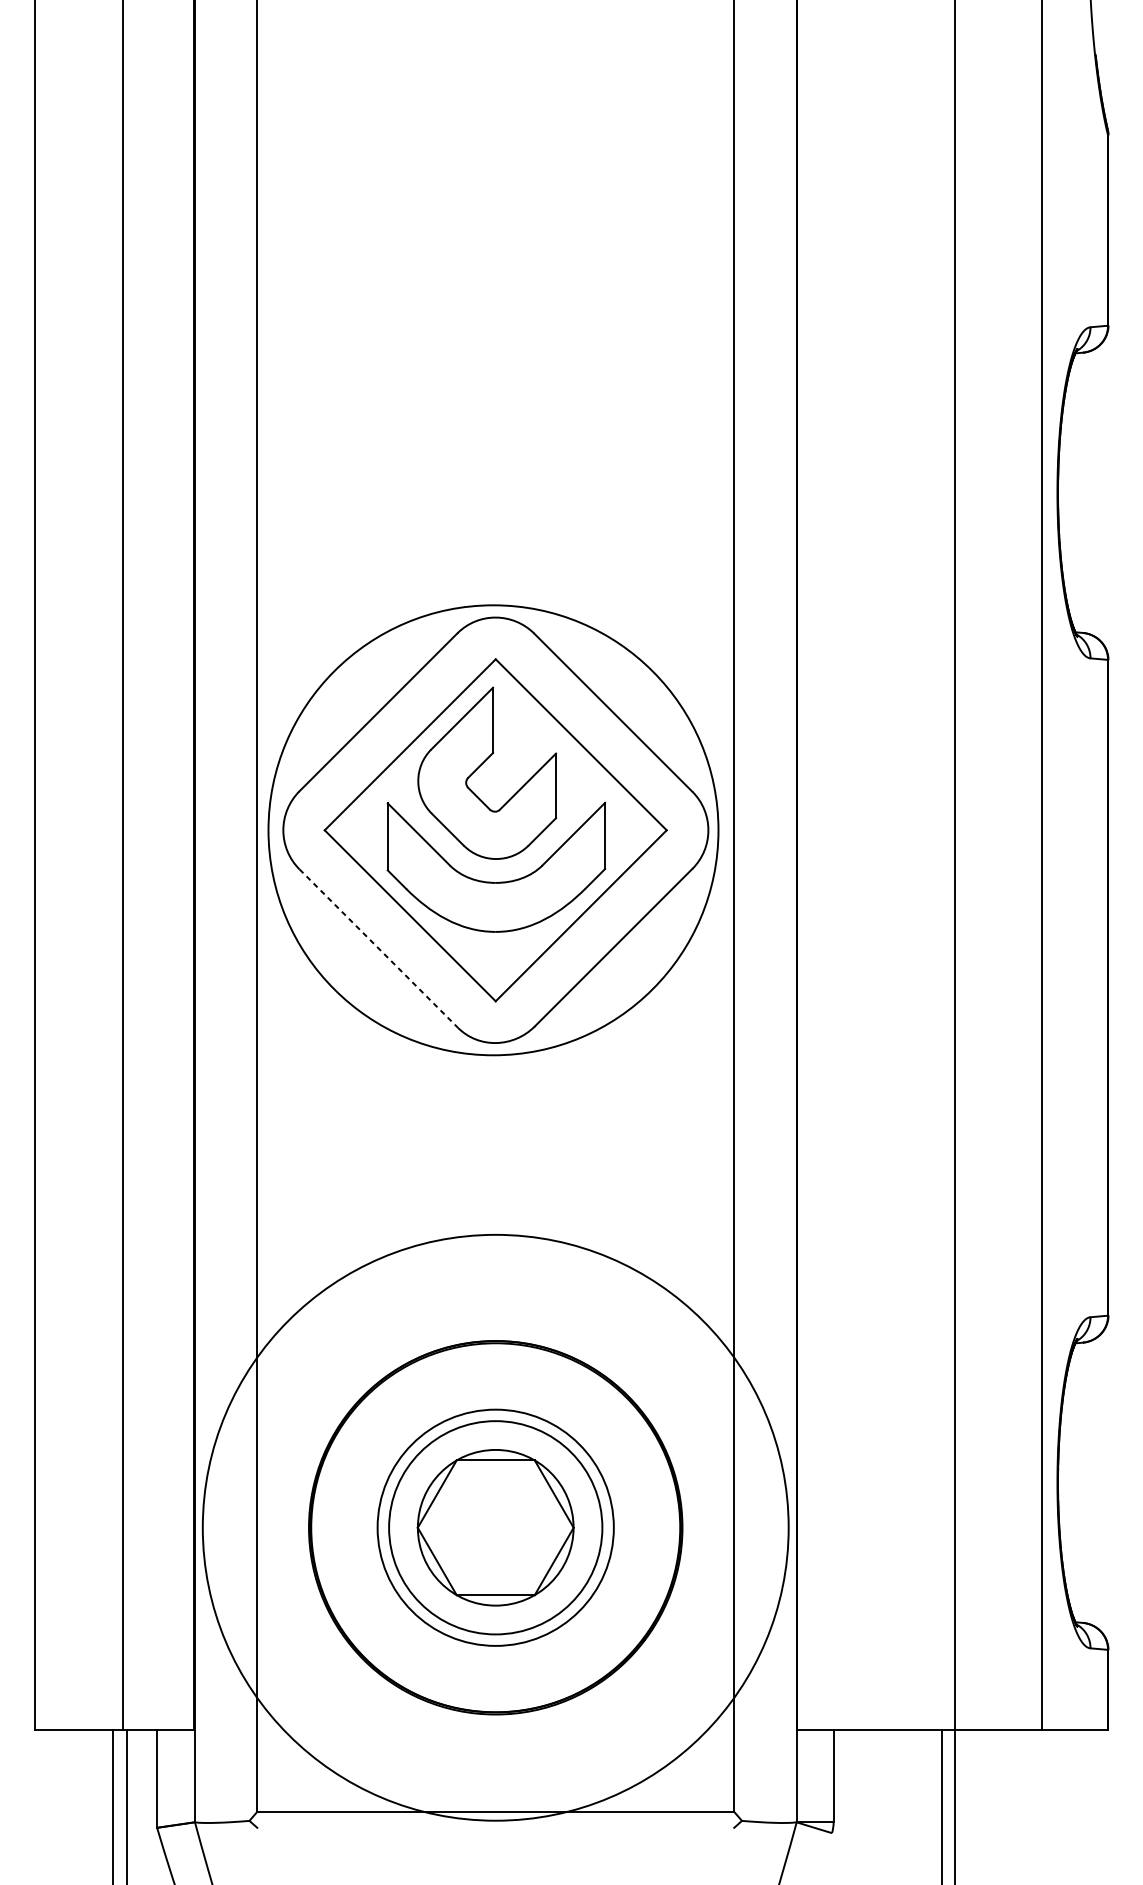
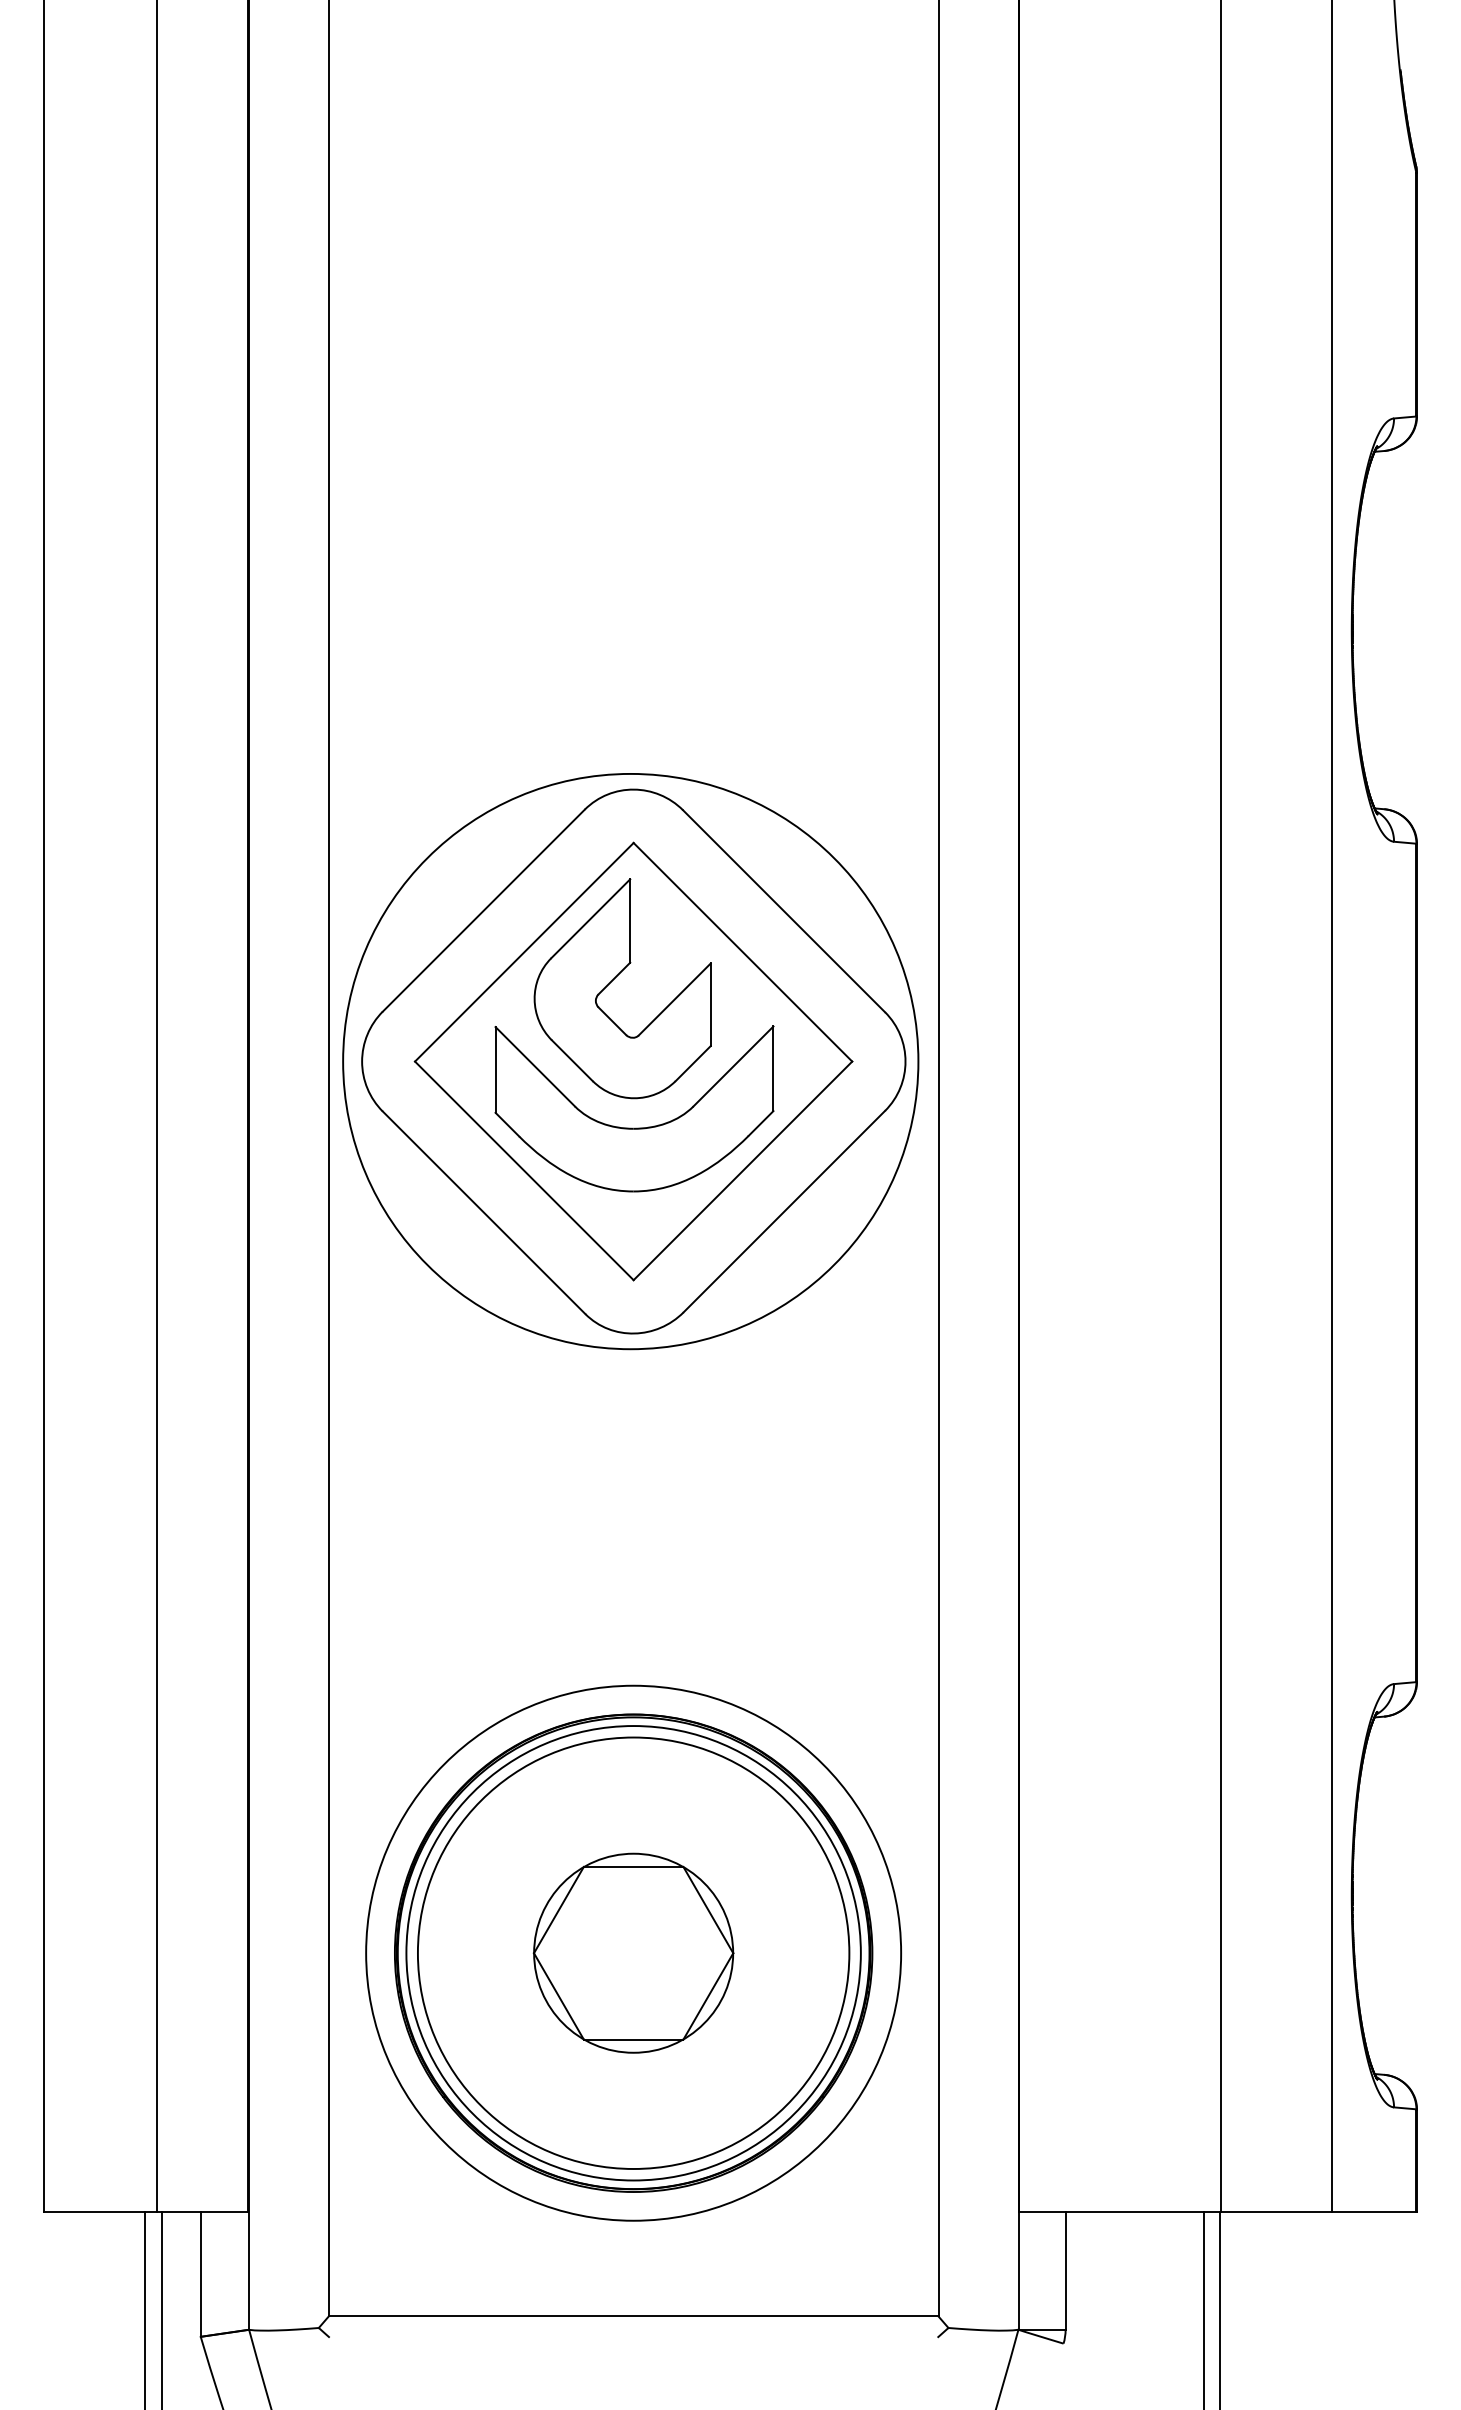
line: (379, 949) -> (484, 1213), dashed -> solid
circle: (495, 1527) -> (633, 1952), size x0.71
circle: (495, 1527) -> (633, 1952), size x1.43
circle: (495, 1527) -> (633, 1953), size x1.67

